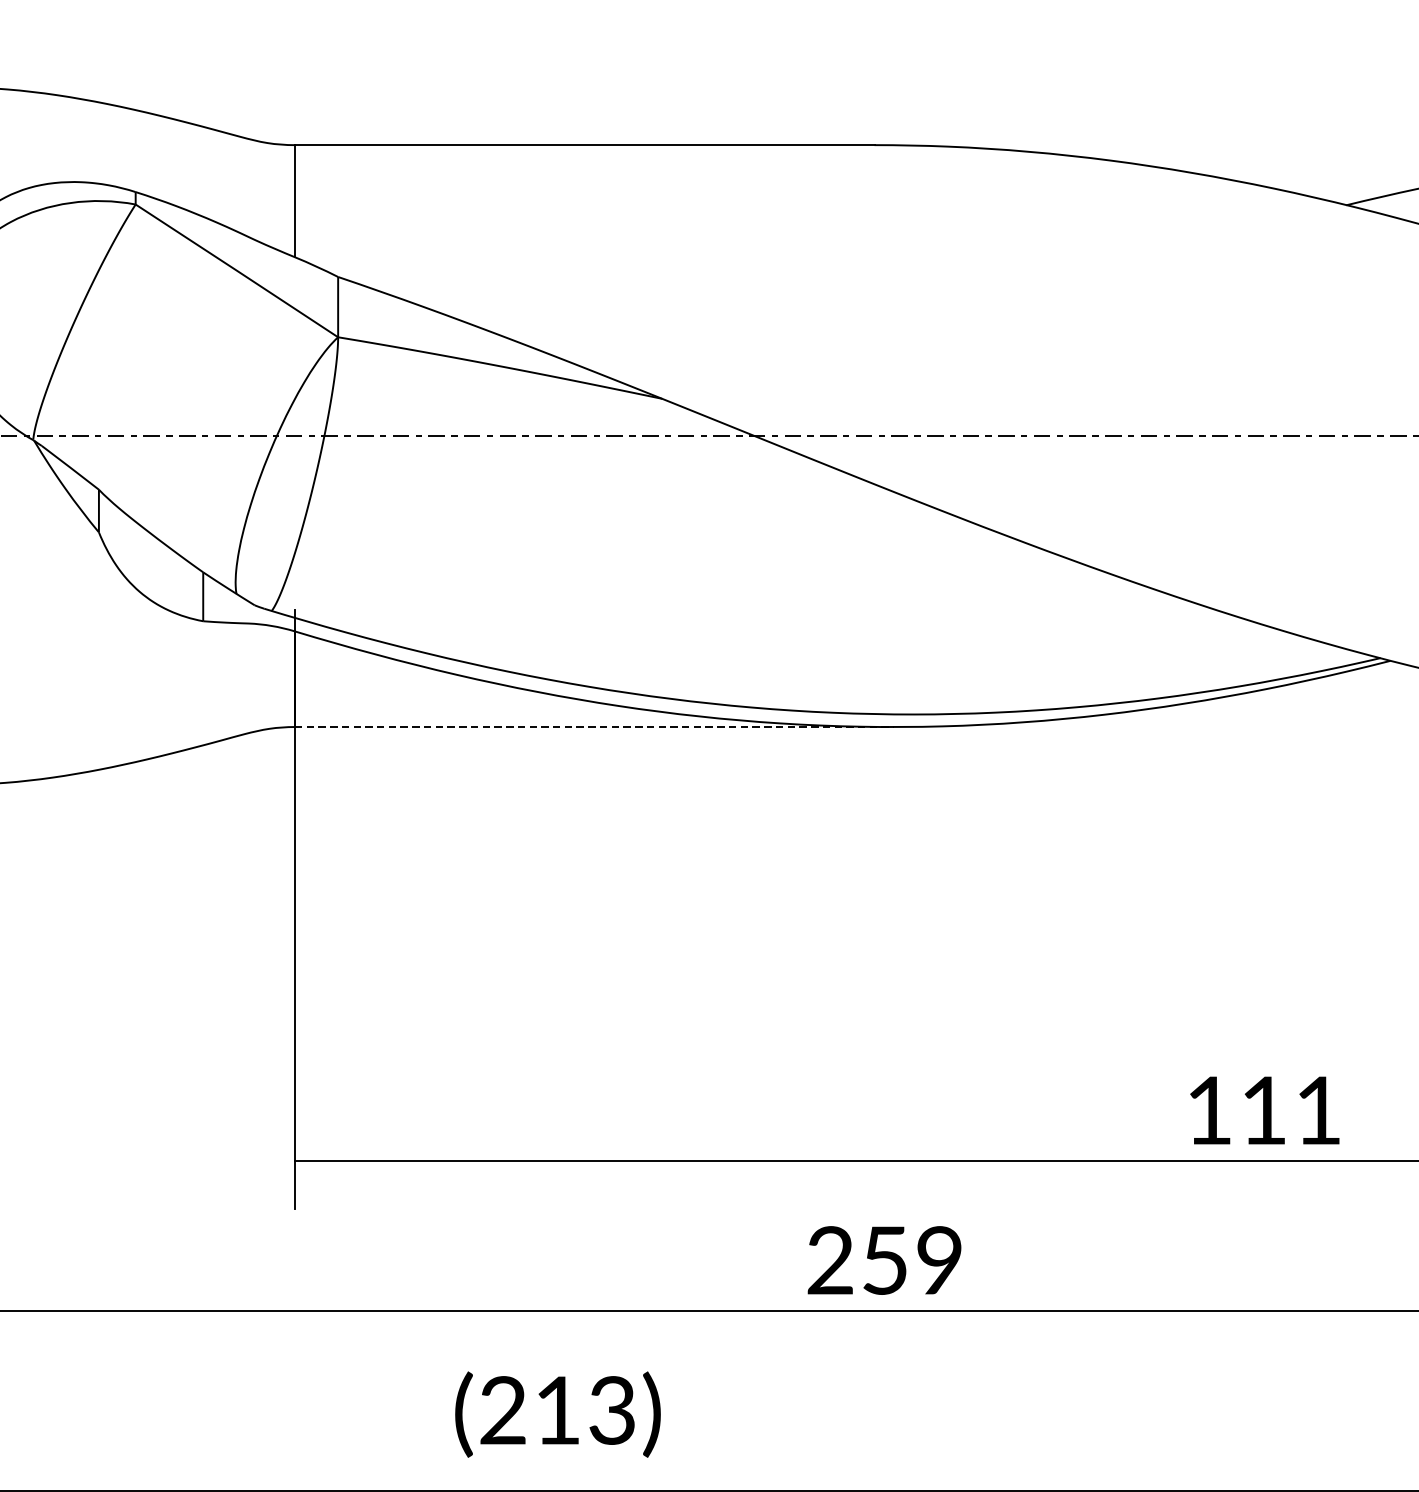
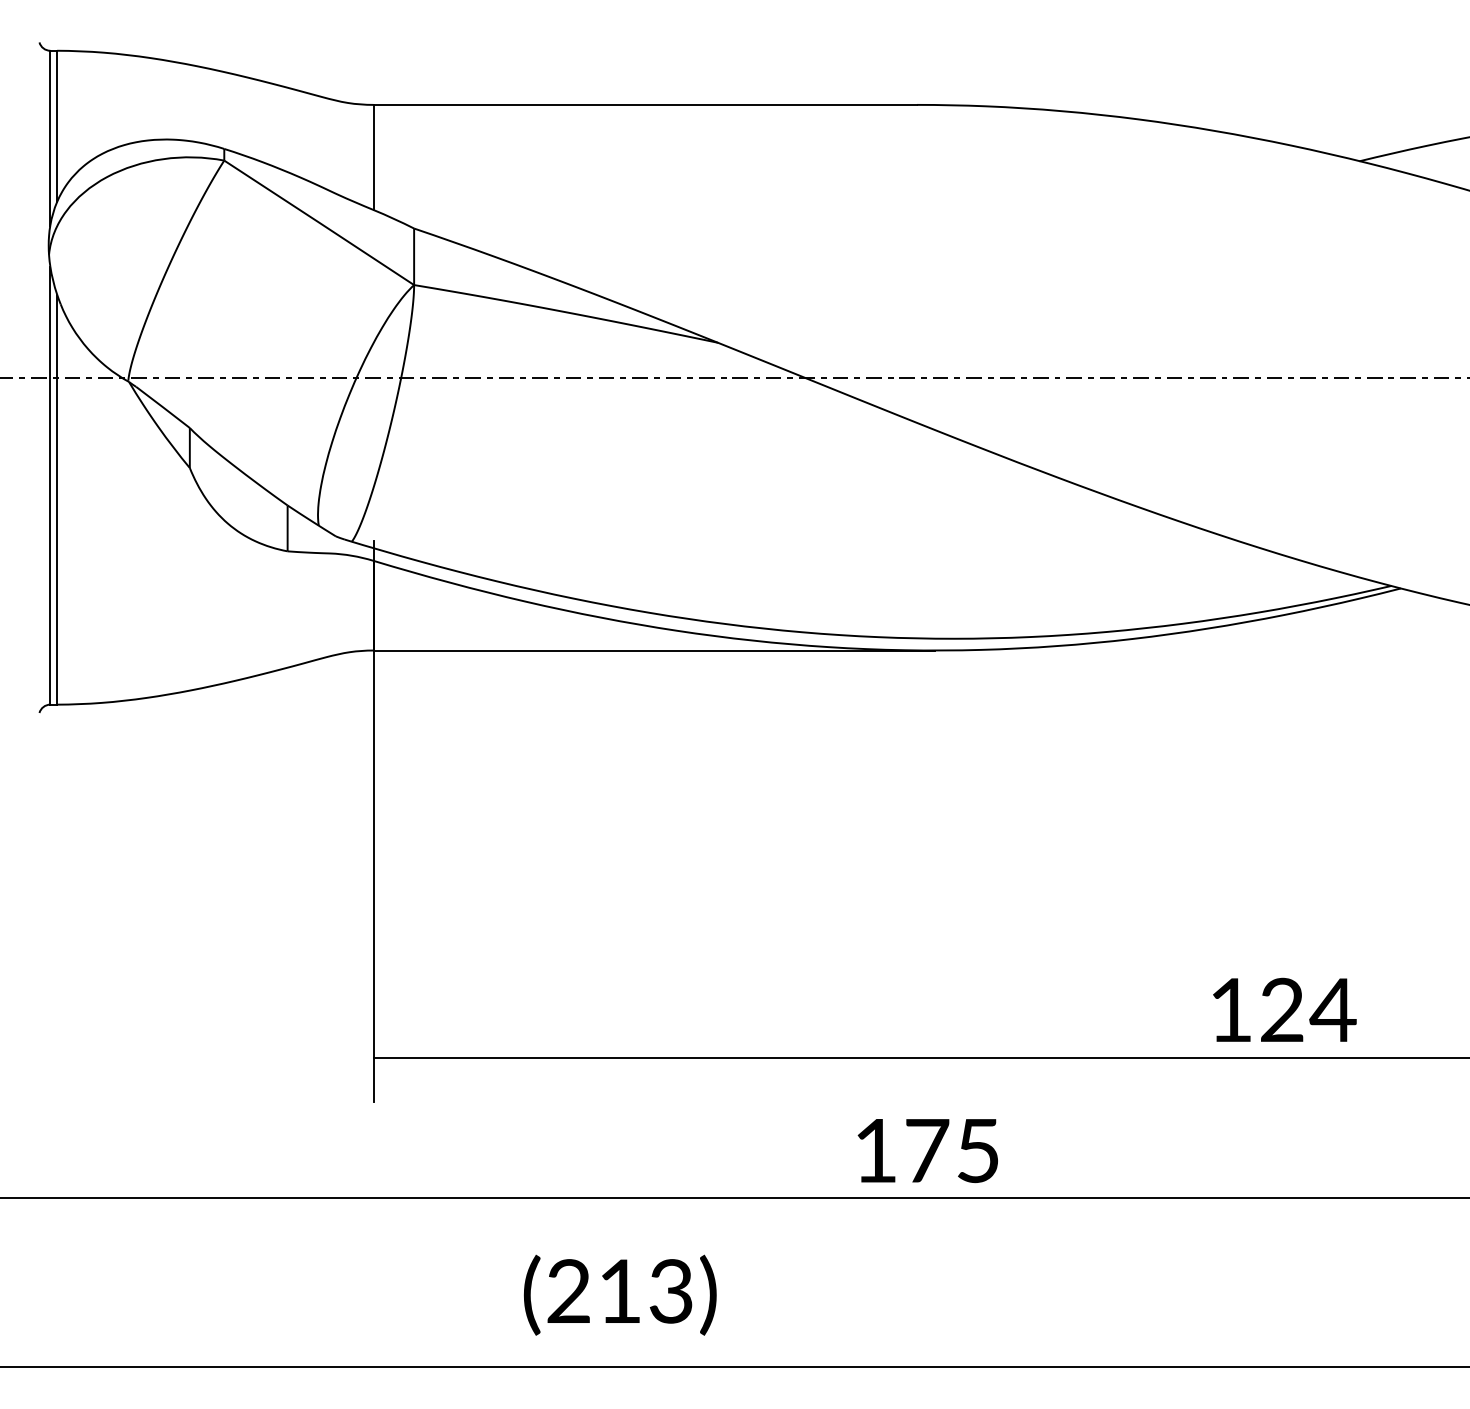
line: (594, 727) -> (654, 650), dashed -> solid
text: (1291, 1109) -> (1308, 1009), 111 -> 124
text: (884, 1260) -> (926, 1150), 259 -> 175

